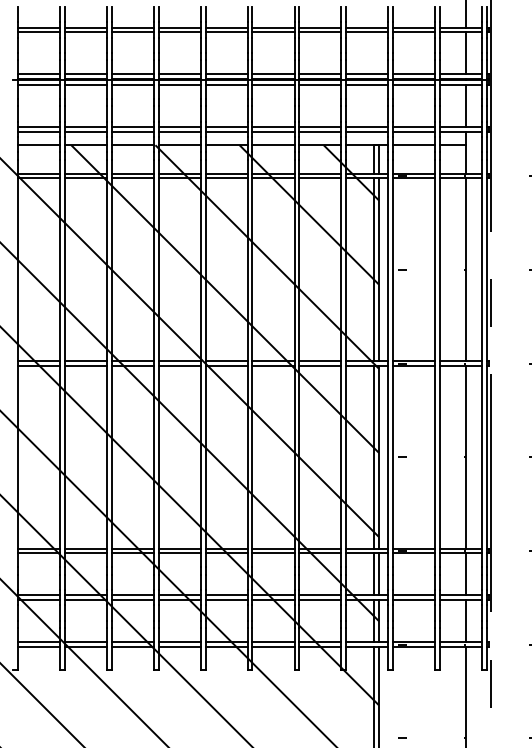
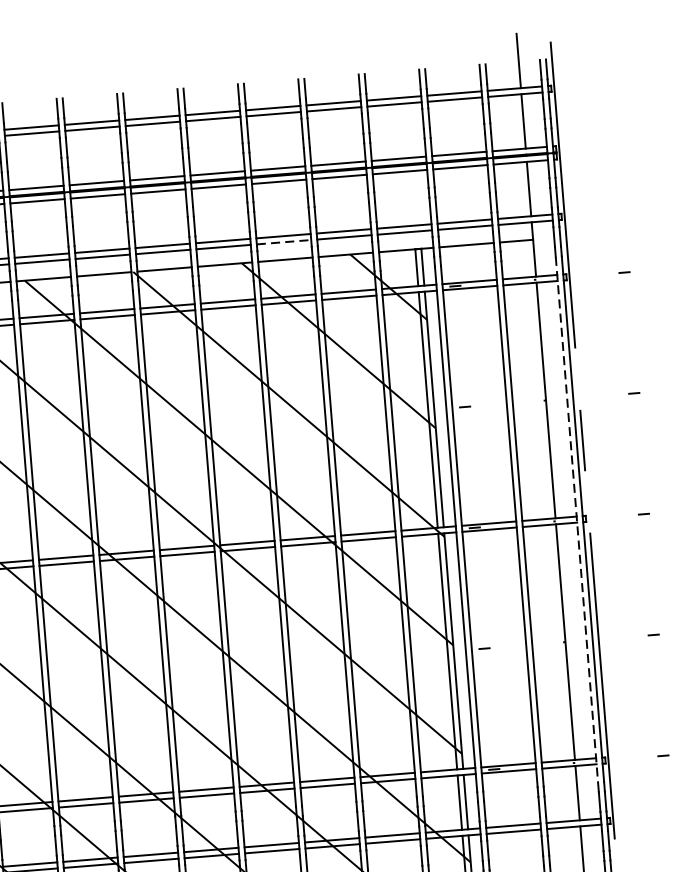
line: (273, 131) -> (284, 242), solid -> dashed
line: (481, 363) -> (576, 519), solid -> dashed

